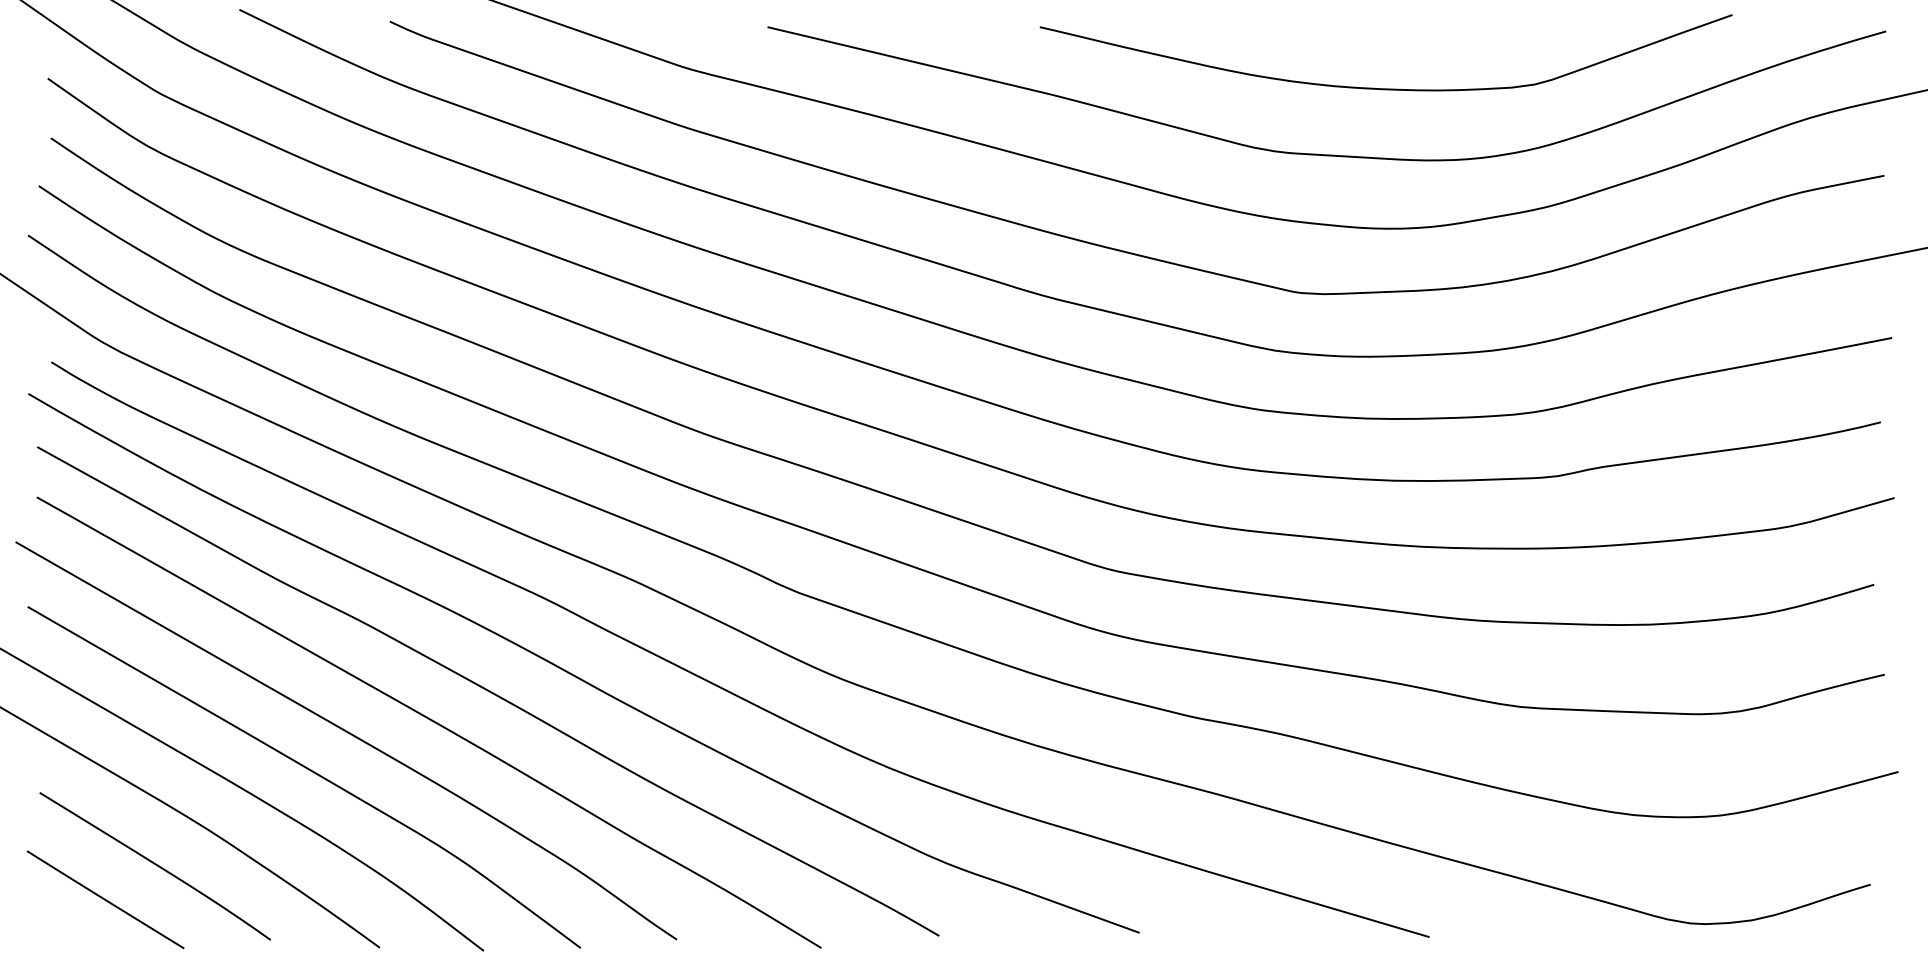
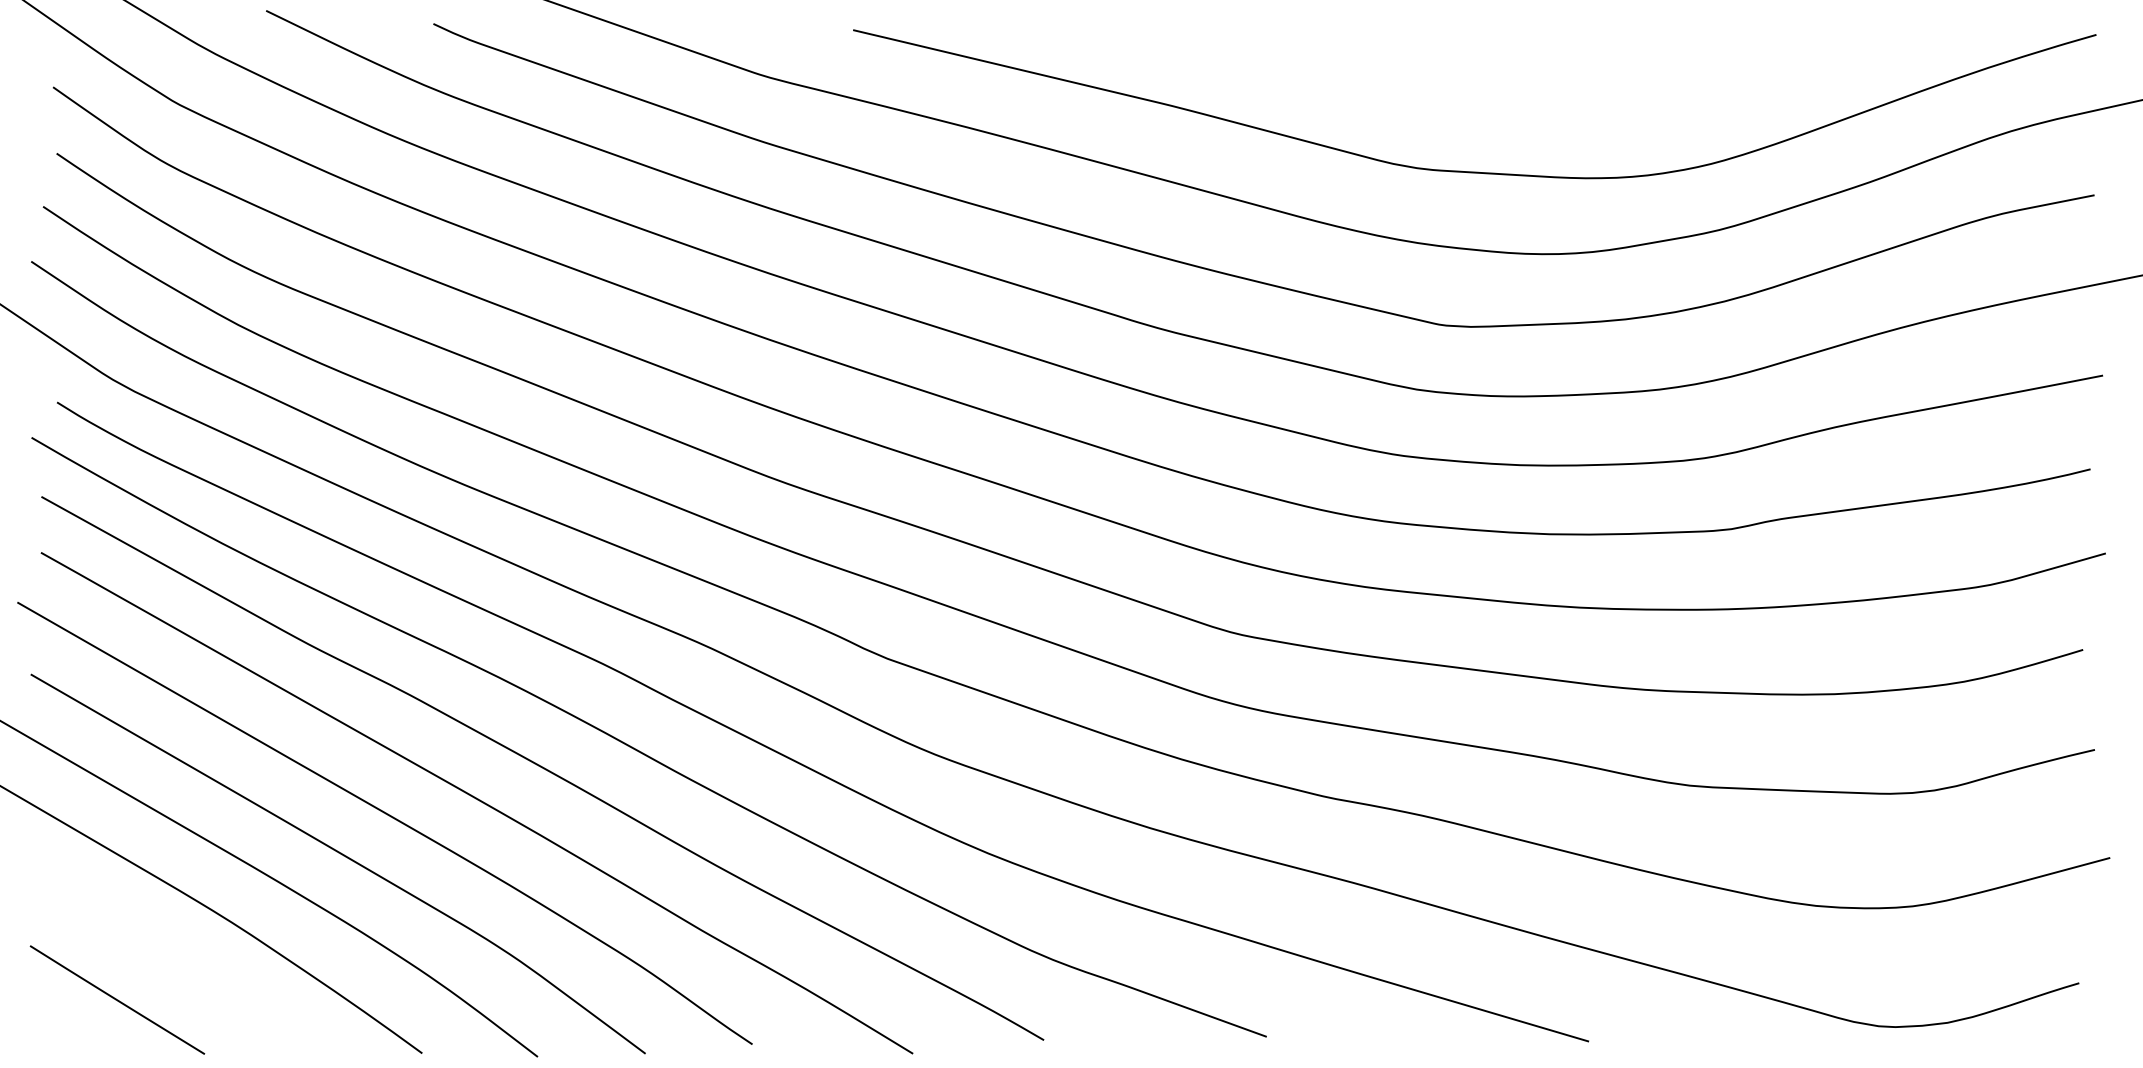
curve: (1385, 88) -> (1540, 98), removed
curve: (155, 865) -> (172, 961), removed

